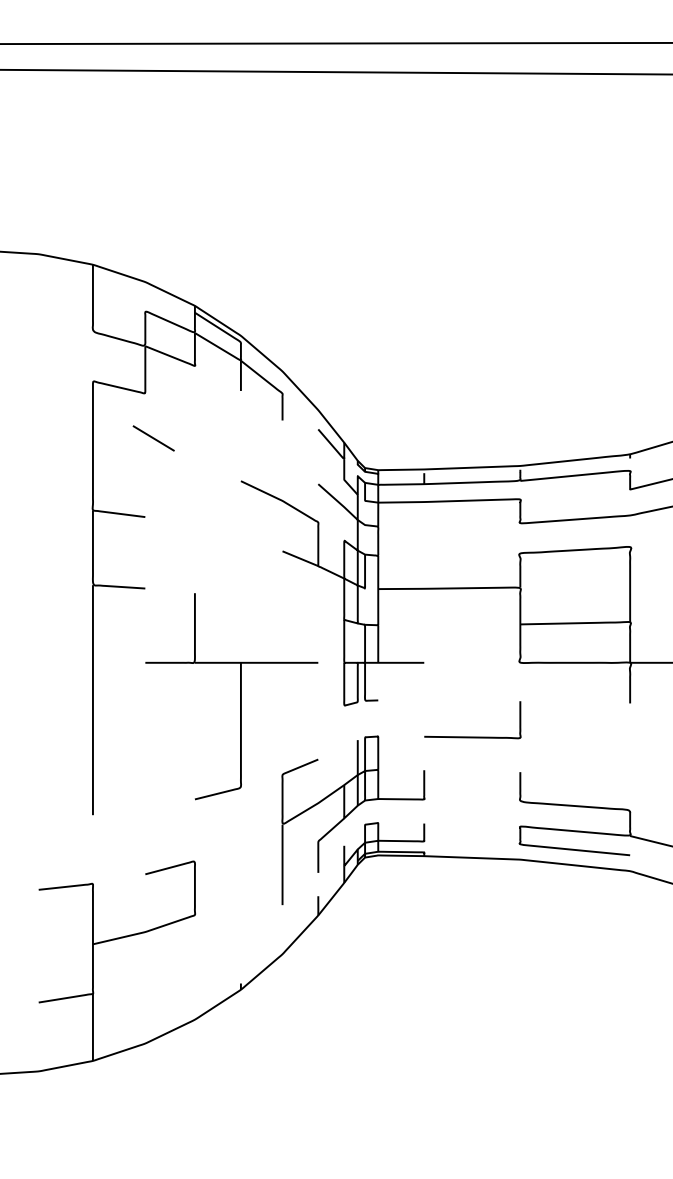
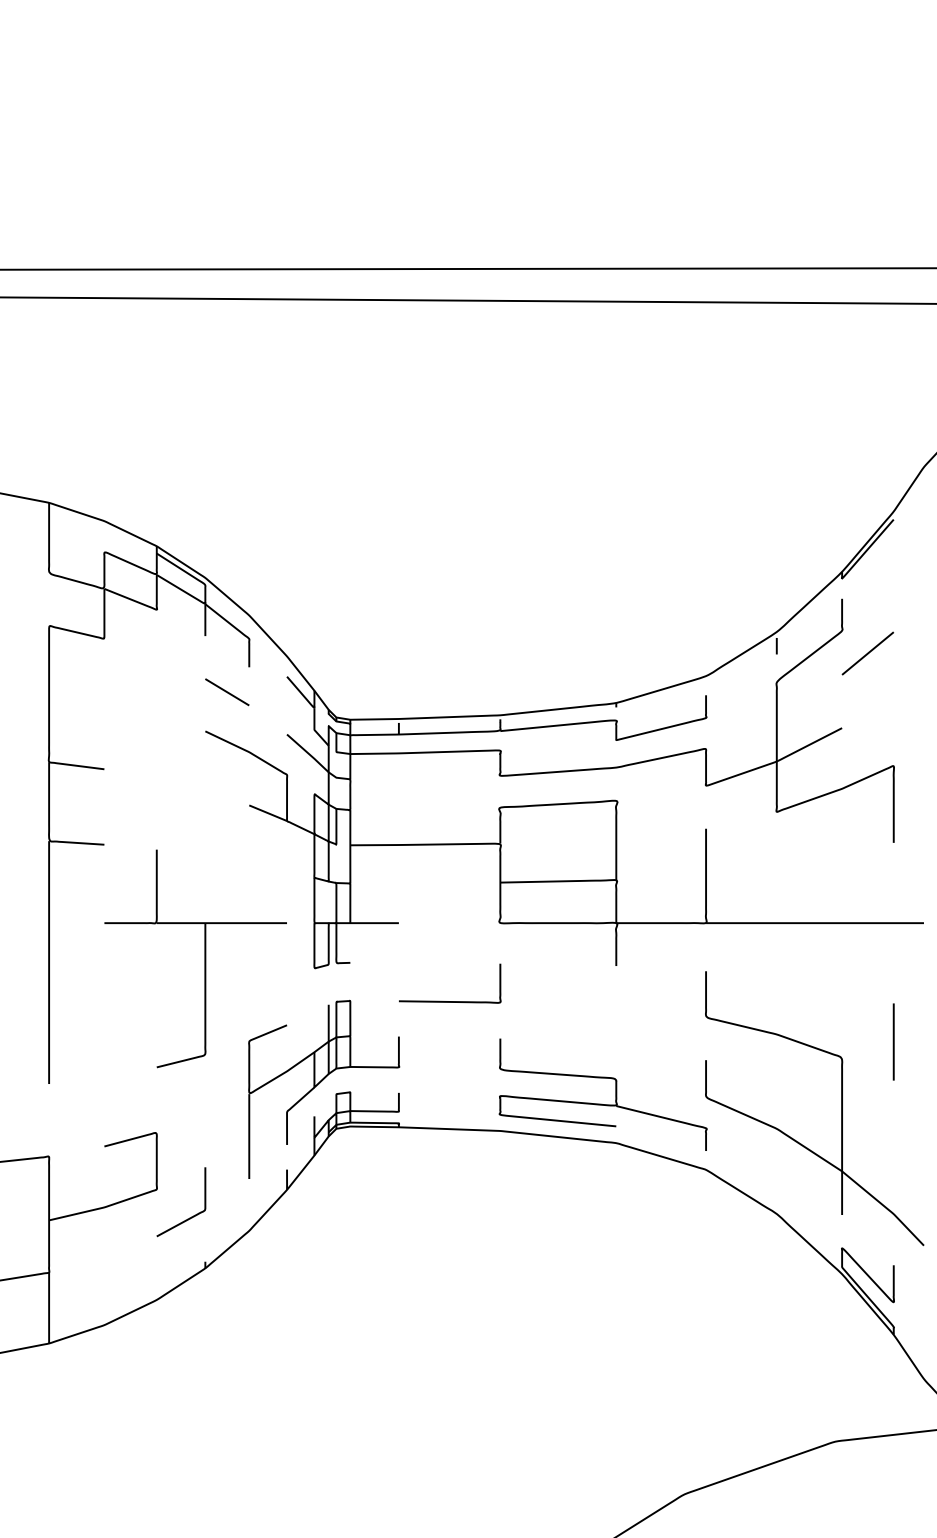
line: (153, 438) -> (227, 692), moved
curve: (225, 941) -> (189, 1217), added

